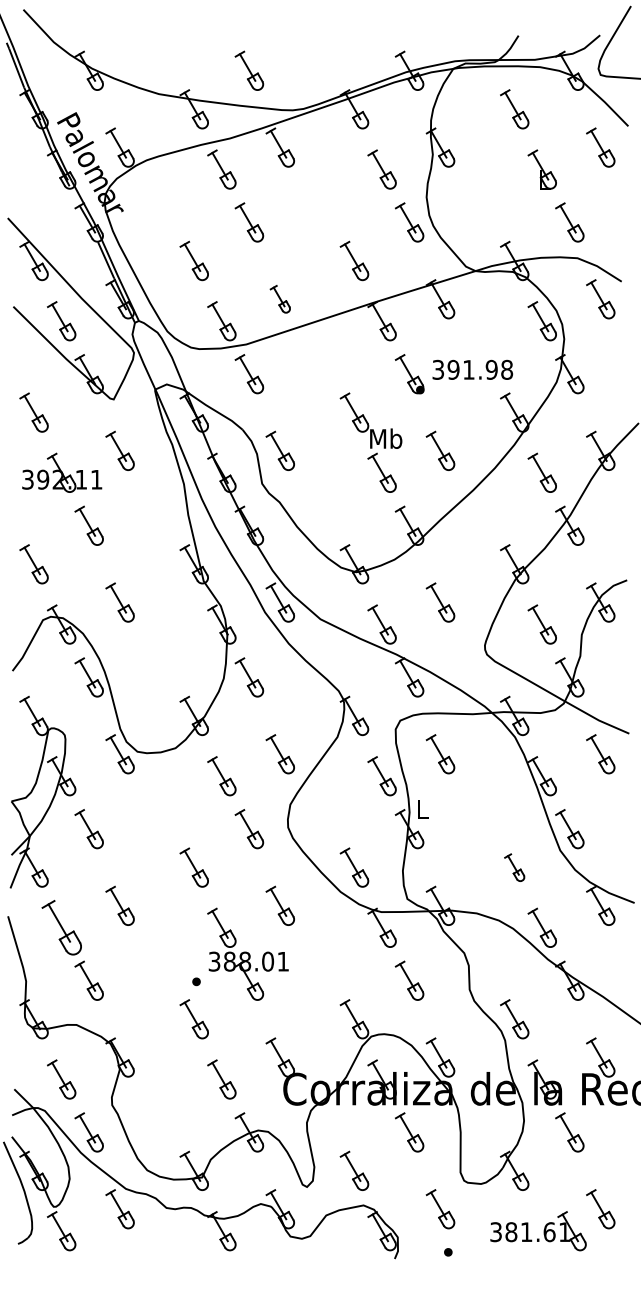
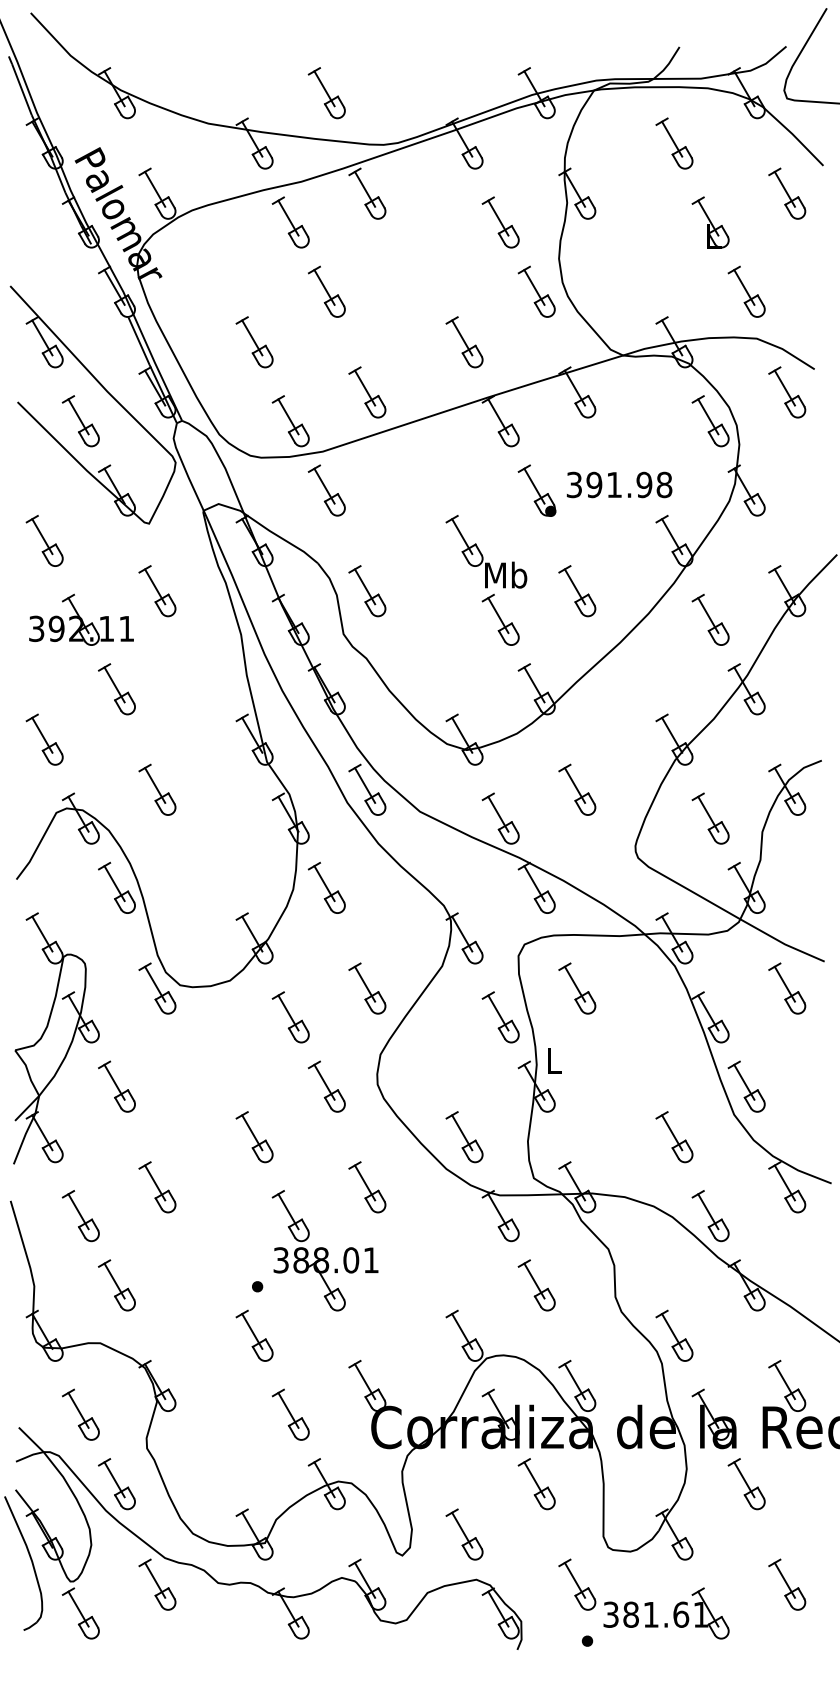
part: (280, 299) -> (367, 392), size x1.43
part: (514, 867) -> (674, 1137), size x1.43
part: (61, 928) -> (80, 1216), size x0.71
part: (543, 1231) -> (673, 1613), moved

